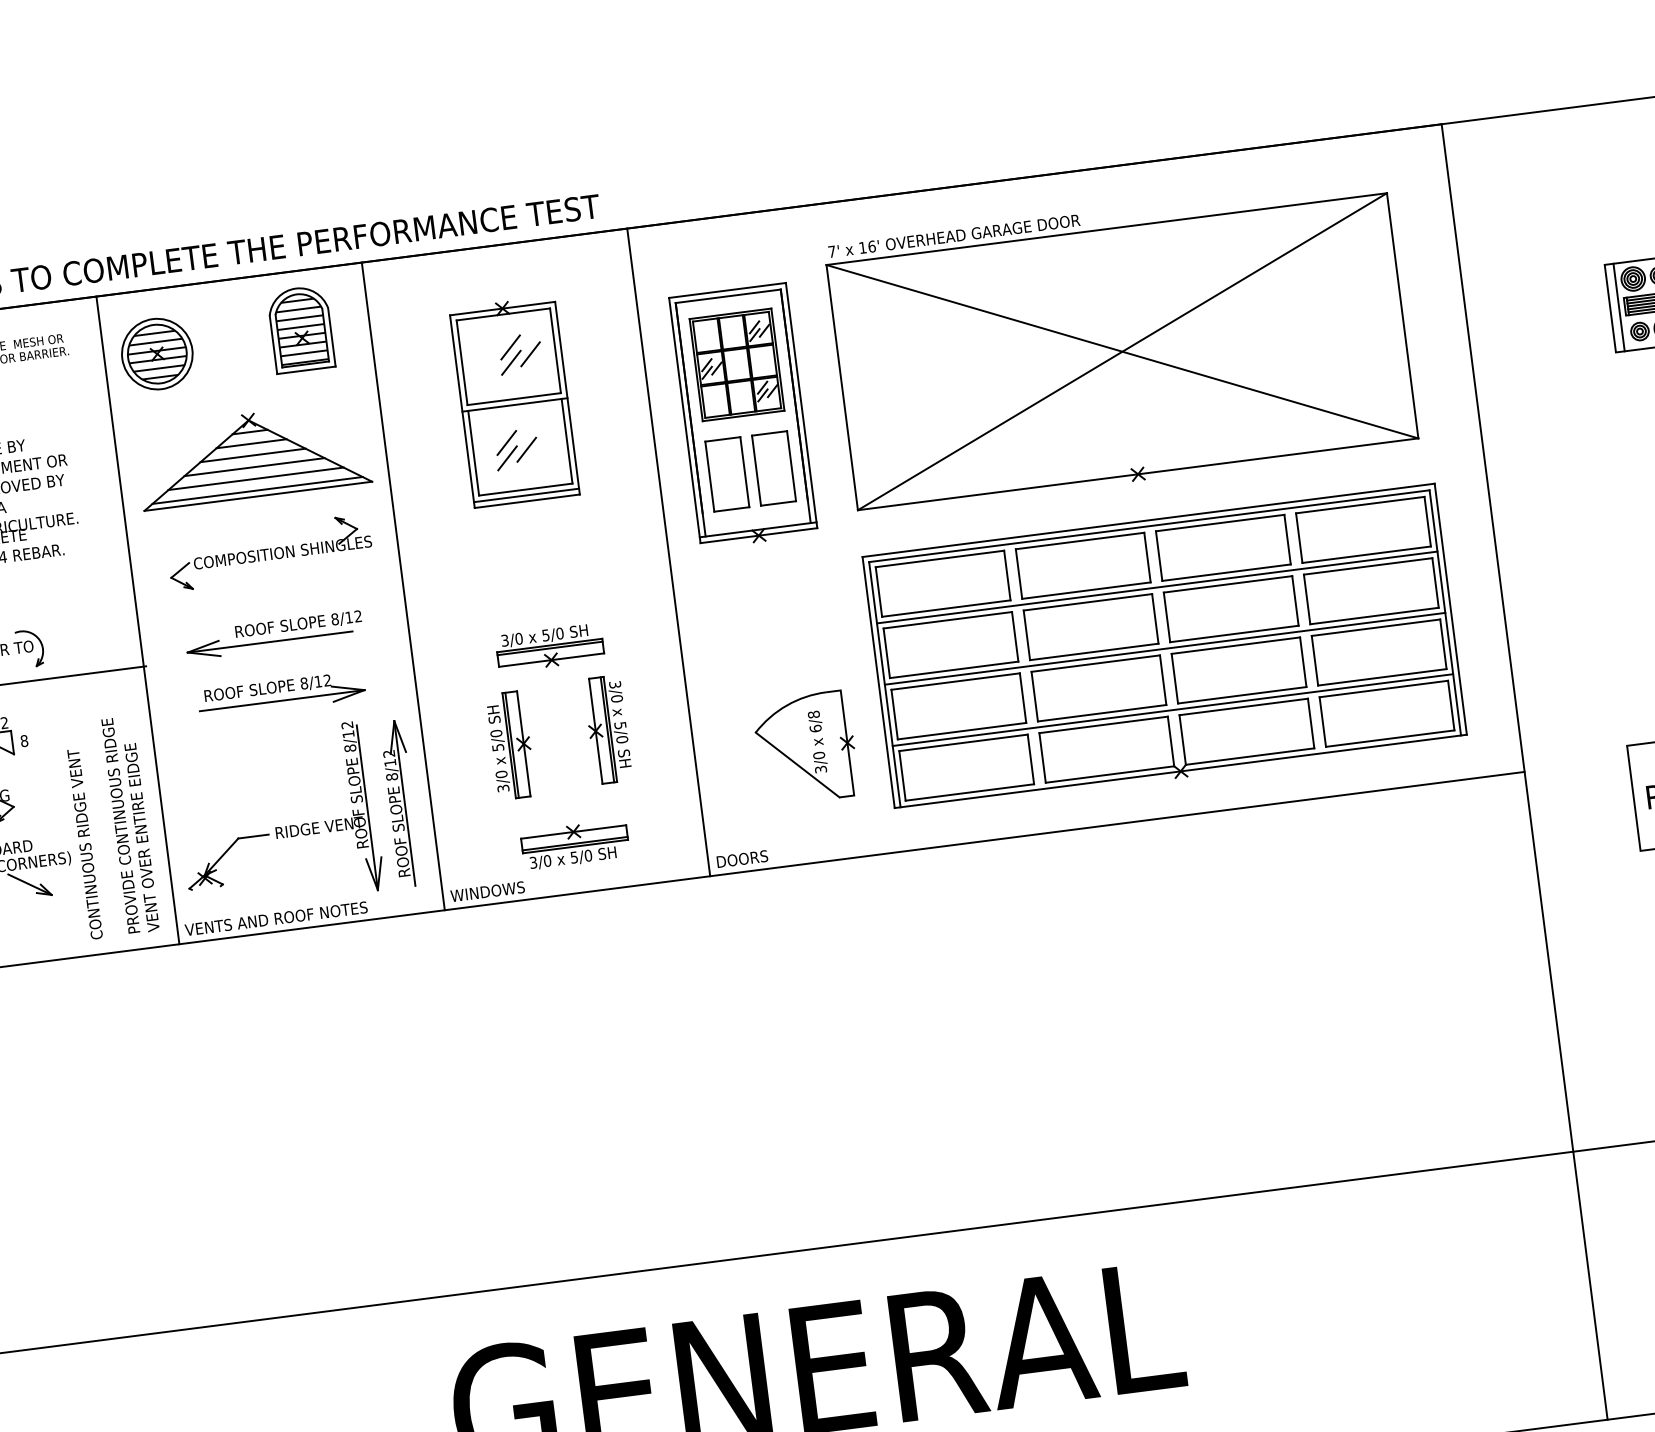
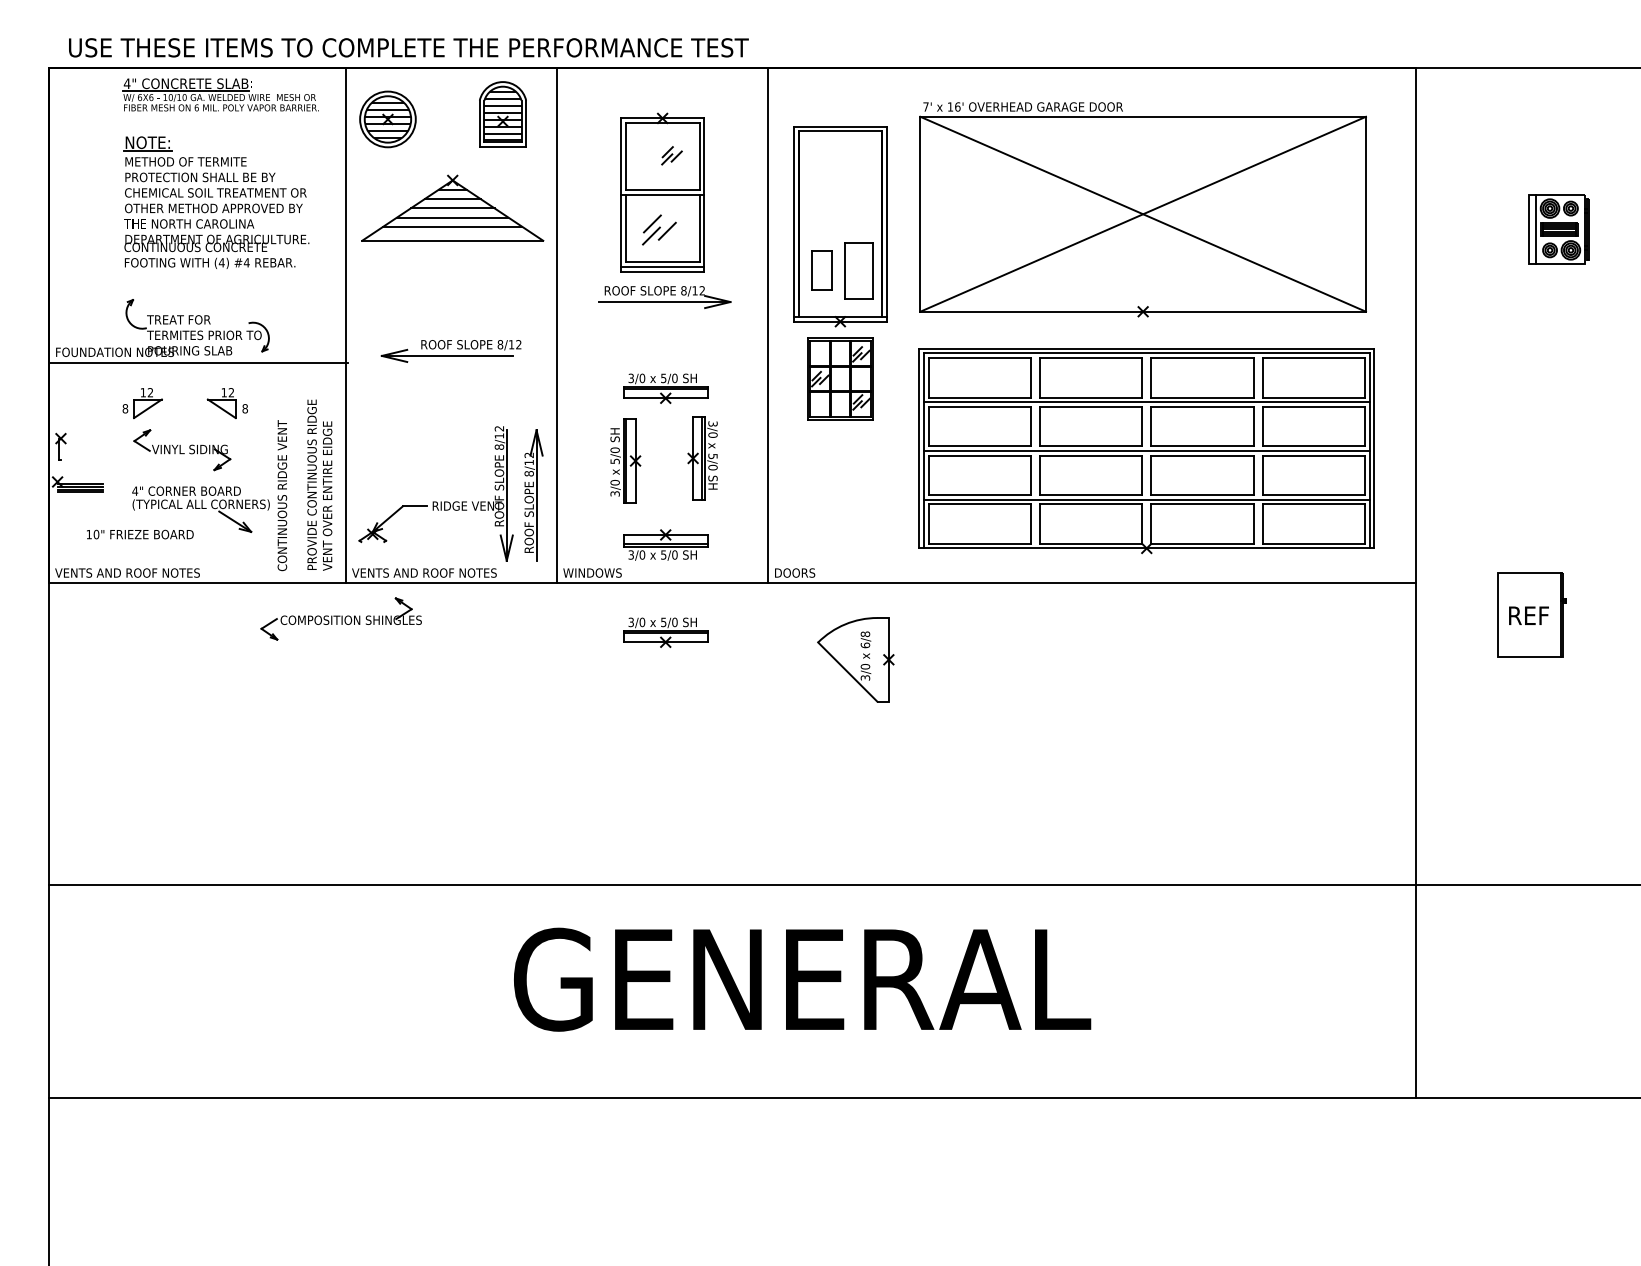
part: (519, 353) -> (671, 155), size x0.6
part: (737, 364) -> (840, 378), moved
part: (726, 474) -> (821, 270), size x0.7
line: (257, 490) -> (452, 236), removed
part: (269, 552) -> (340, 618), moved
part: (280, 695) -> (664, 297), moved
part: (805, 748) -> (855, 659), moved
part: (589, 954) -> (665, 632), added

